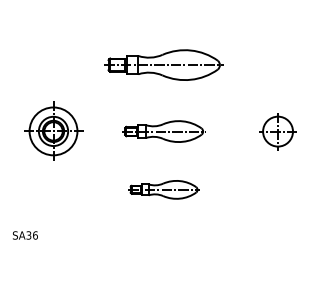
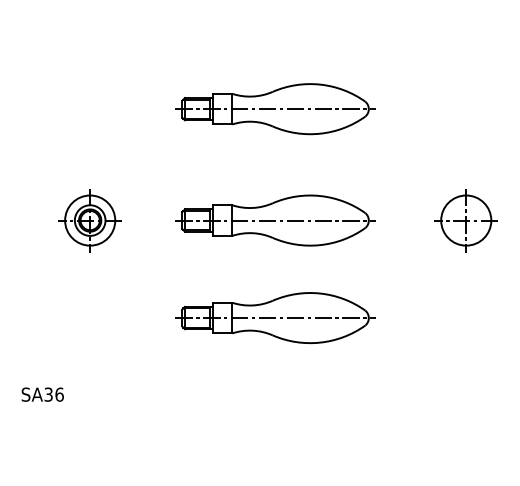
part: (53, 131) -> (89, 220), size x0.62
part: (163, 131) -> (274, 220), size x1.43
part: (163, 189) -> (274, 317), size x1.67

